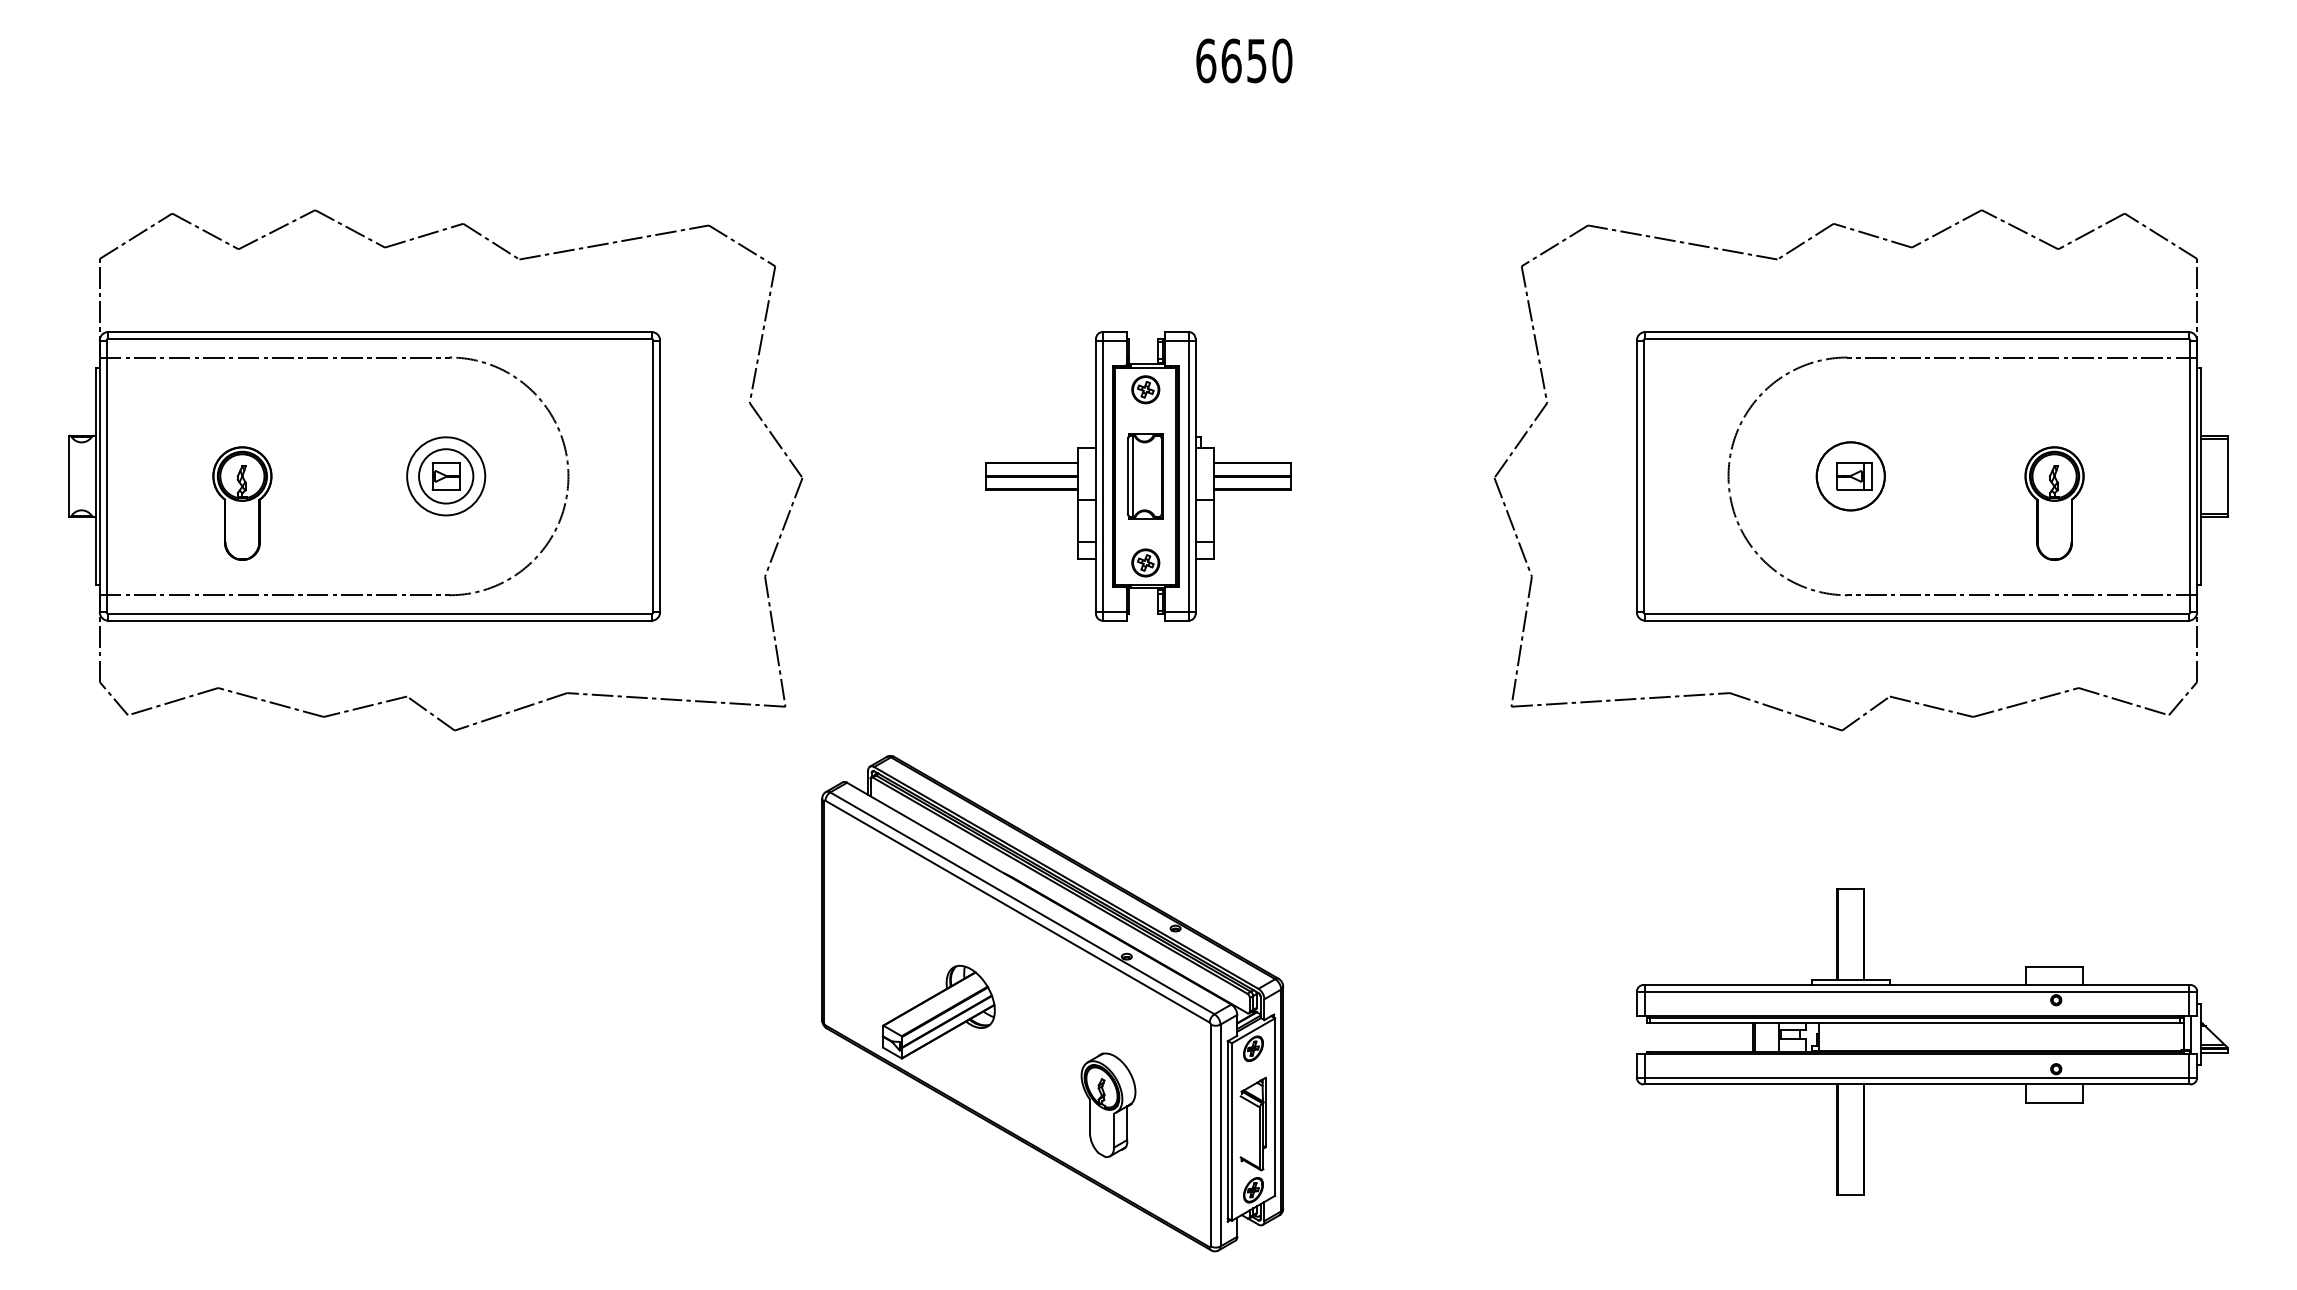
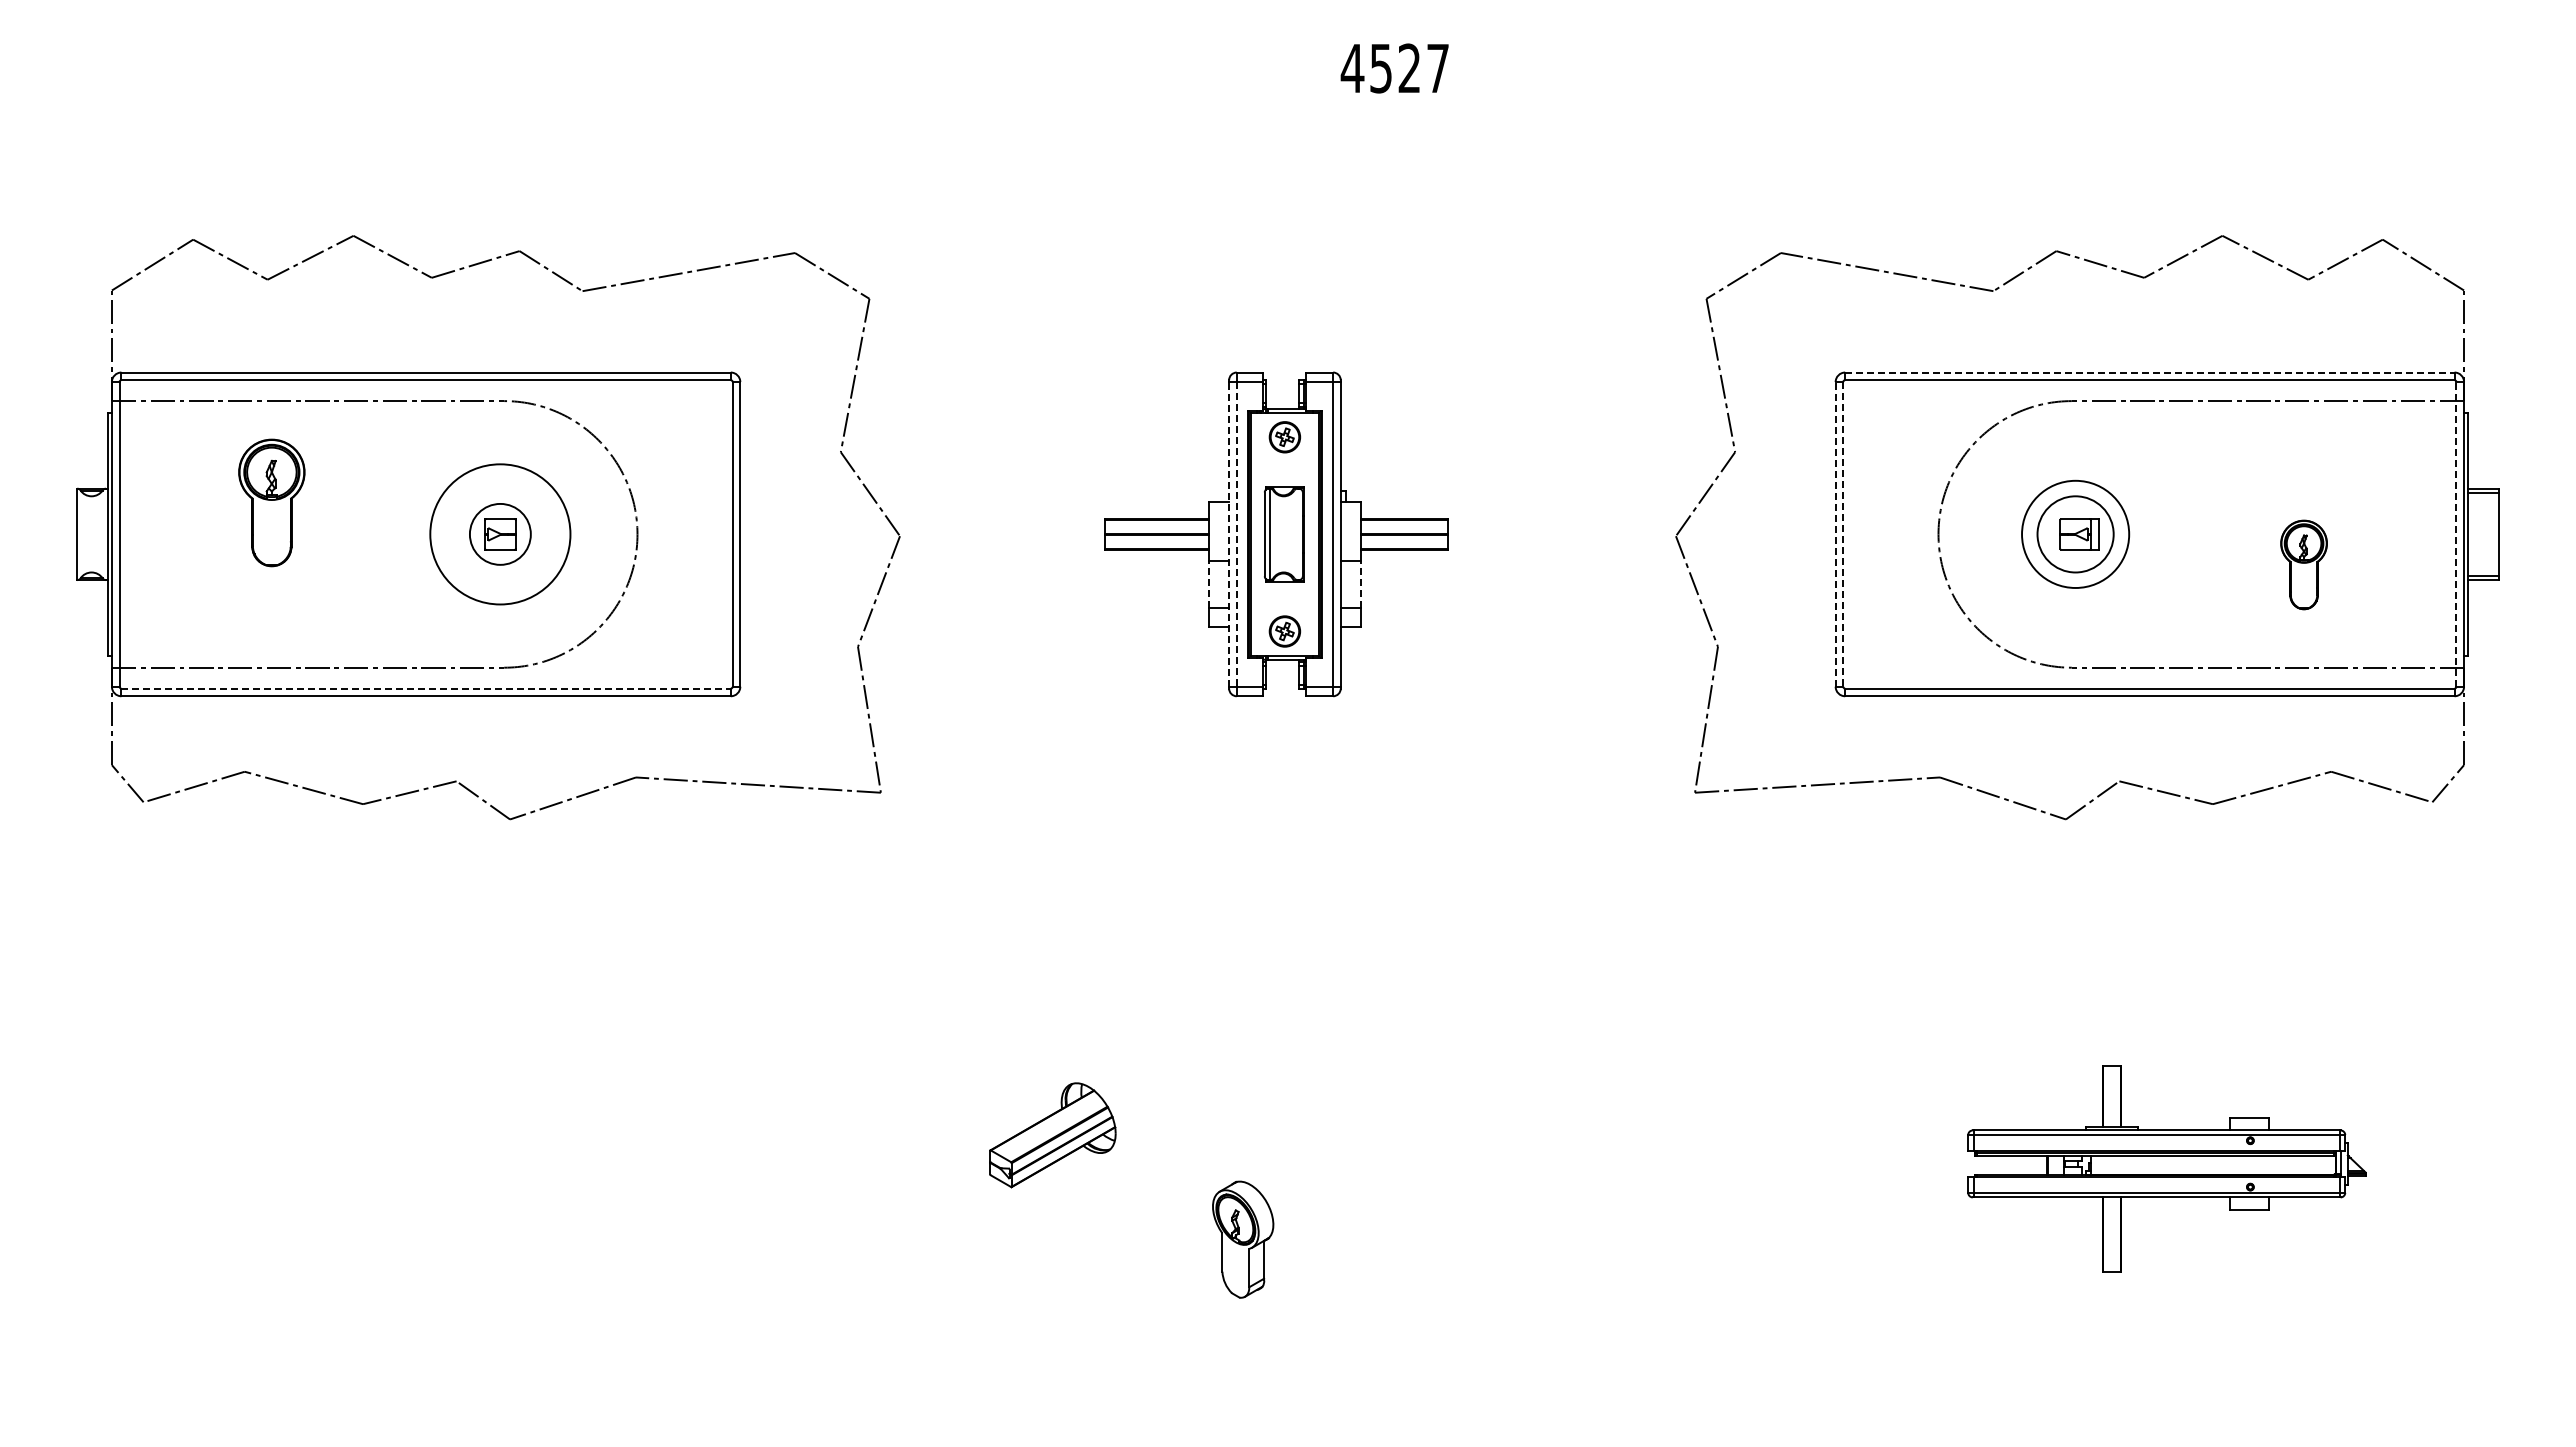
text: (1243, 60) -> (1394, 68), 6650 -> 4527
line: (1916, 332) -> (2149, 372), solid -> dashed
line: (1096, 475) -> (1229, 533), solid -> dashed
line: (1636, 475) -> (1835, 533), solid -> dashed
line: (2190, 475) -> (2456, 533), solid -> dashed
circle: (446, 476) -> (500, 534), size x1.6
line: (1102, 476) -> (1236, 534), solid -> dashed
line: (1643, 476) -> (1843, 534), solid -> dashed
circle: (1850, 476) -> (2075, 534), size x1.4
part: (242, 503) -> (271, 502), moved
part: (2054, 503) -> (2303, 564), size x0.7
line: (1077, 520) -> (1208, 583), solid -> dashed
line: (1214, 520) -> (1361, 583), solid -> dashed
line: (380, 613) -> (426, 688), solid -> dashed
part: (1052, 1003) -> (1180, 1125), removed
part: (1931, 1041) -> (2166, 1168), size x0.6

